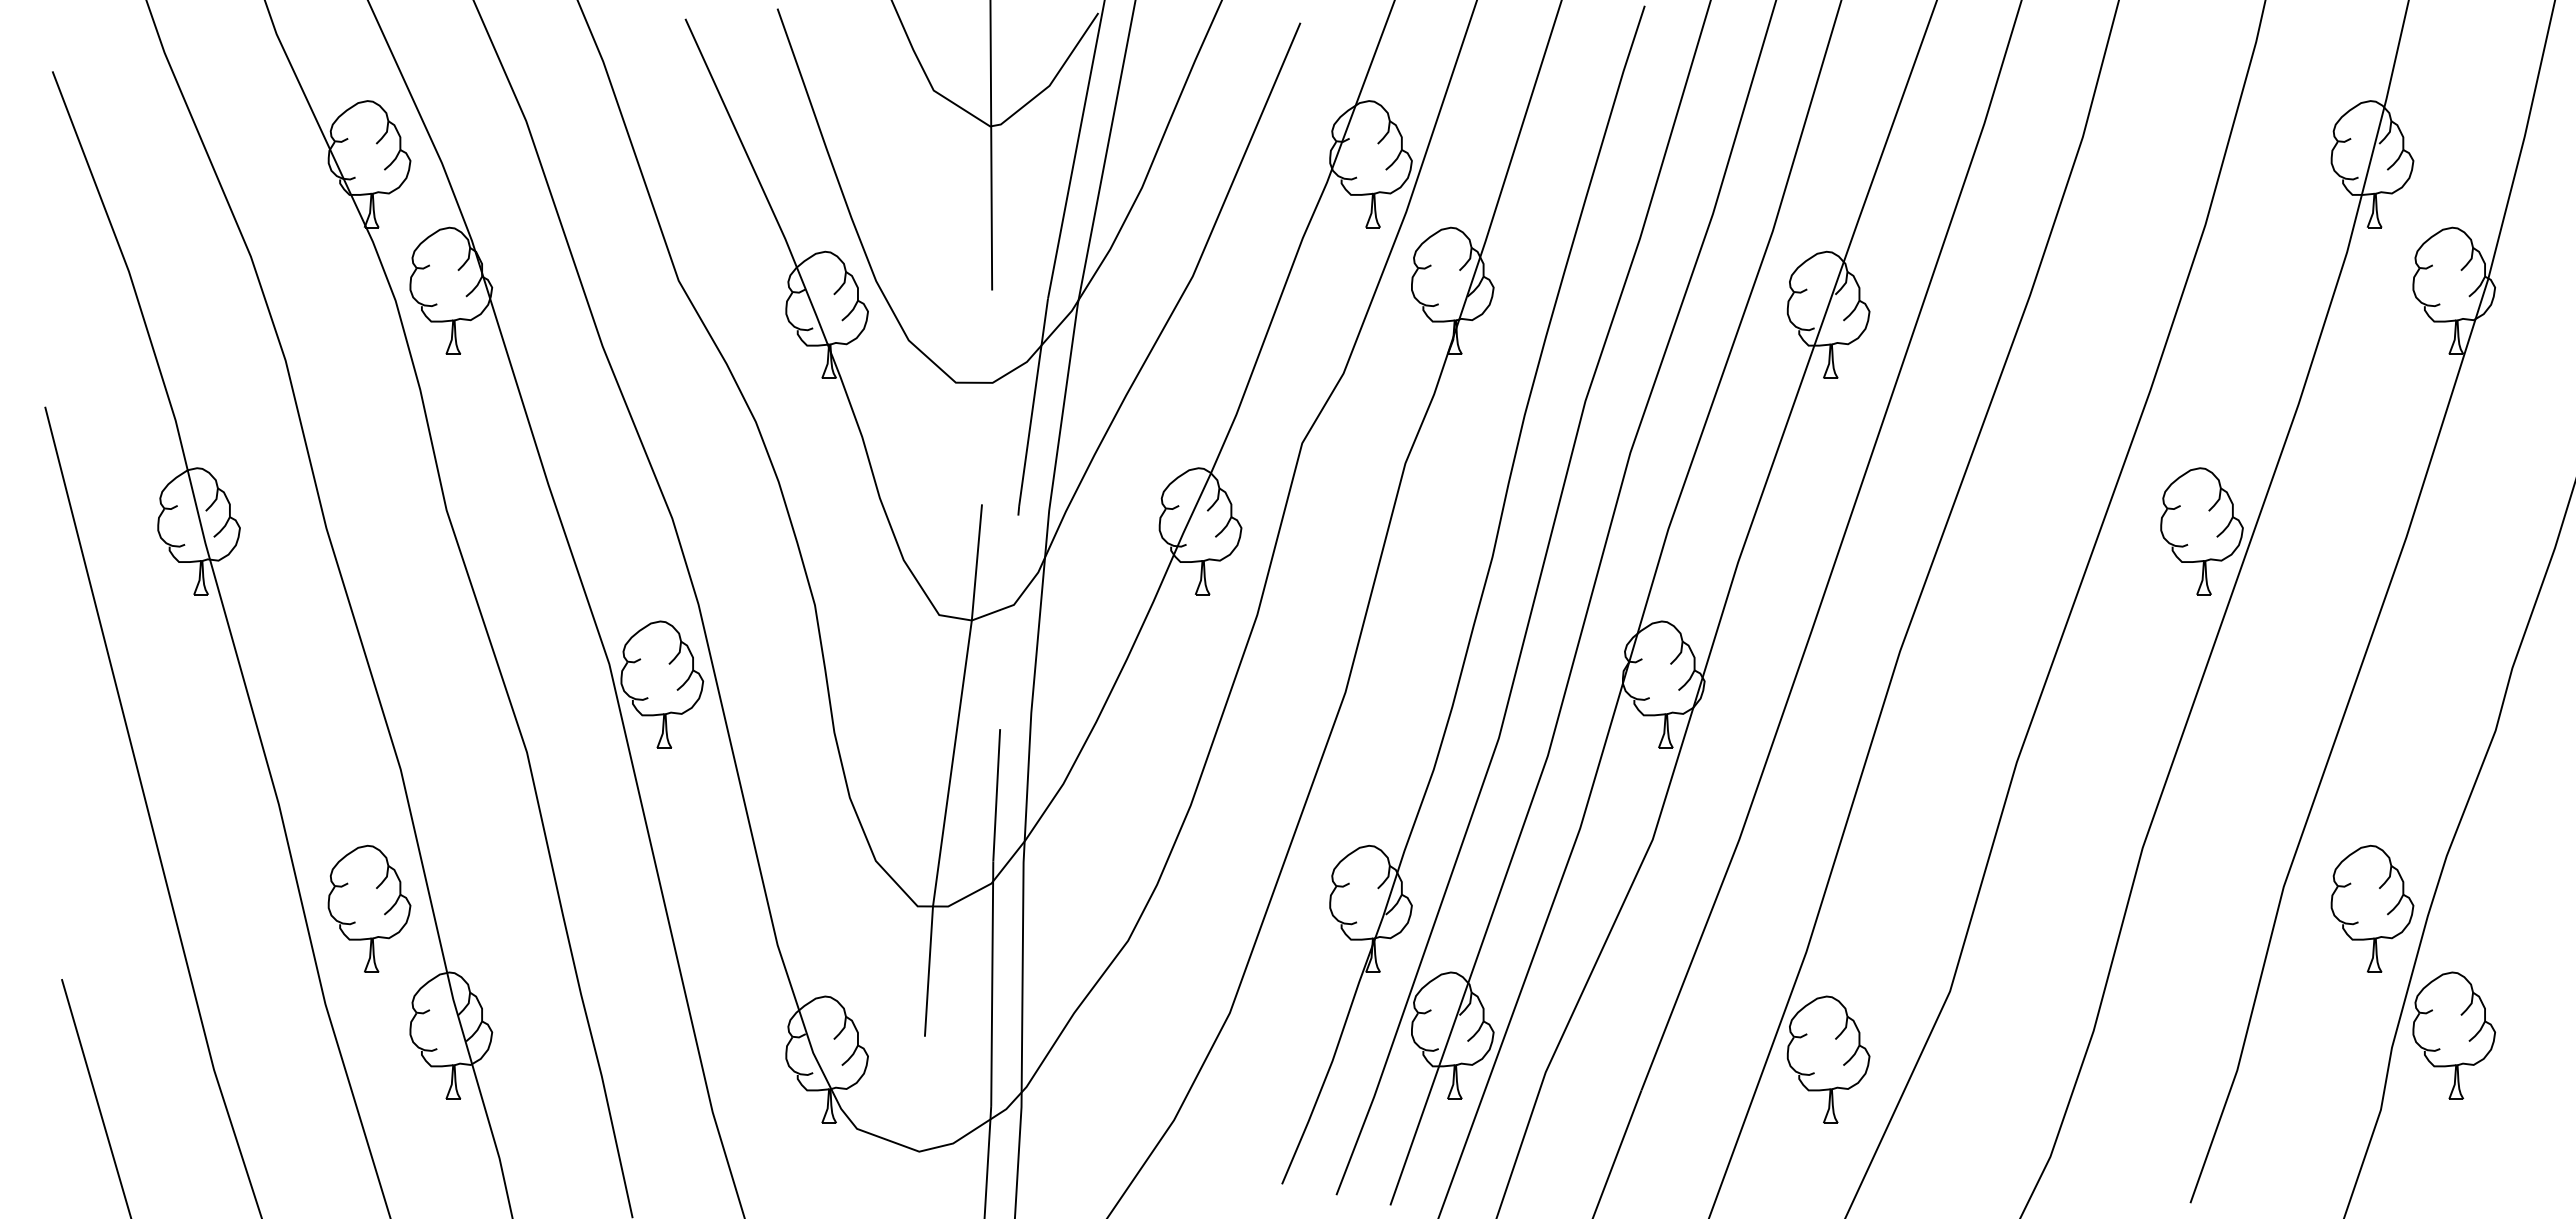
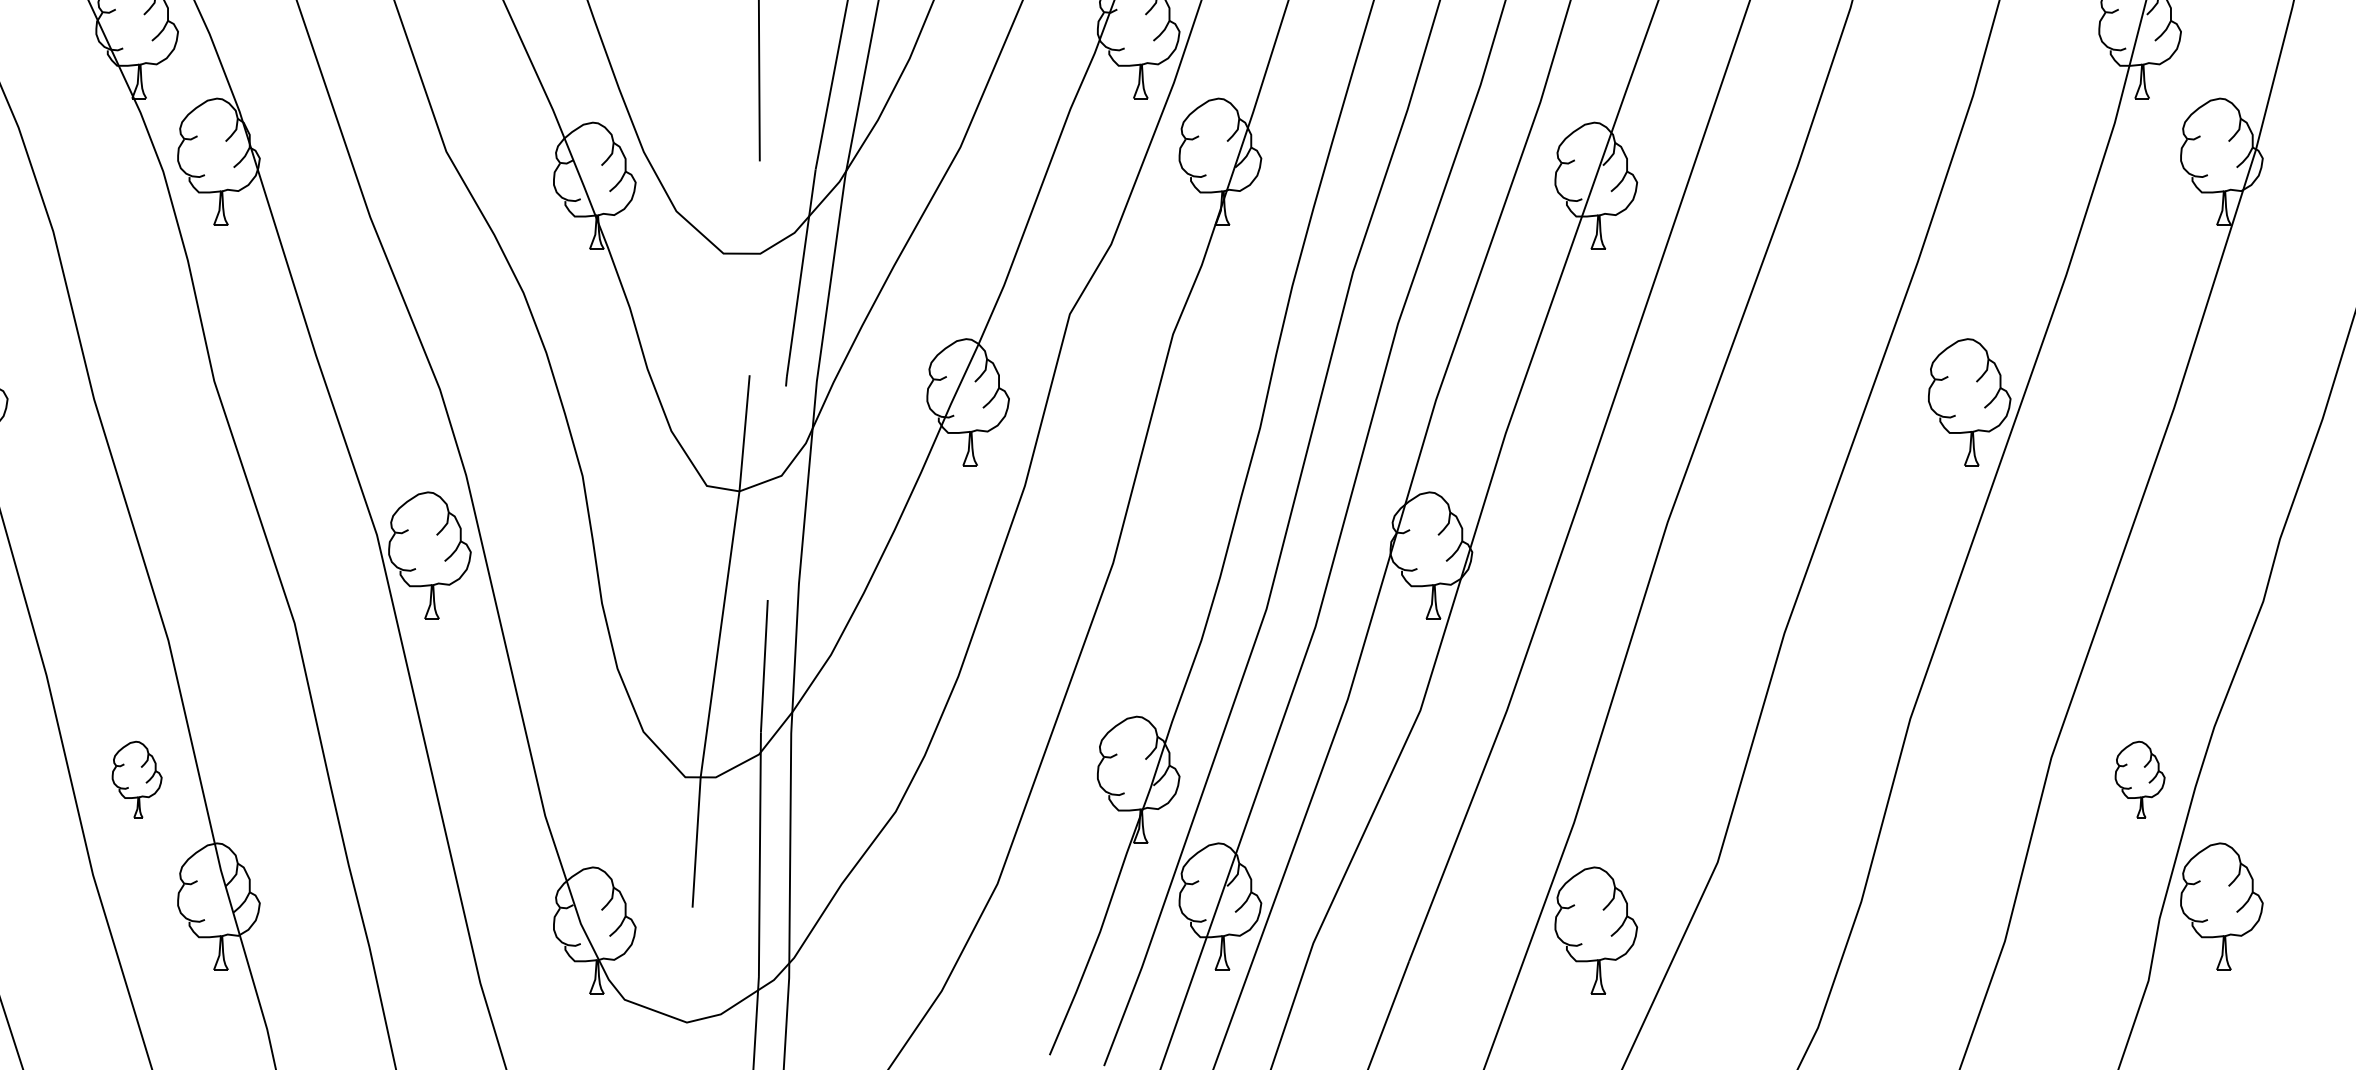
part: (369, 908) -> (137, 779), size x0.6
part: (2372, 908) -> (2140, 779), size x0.6

